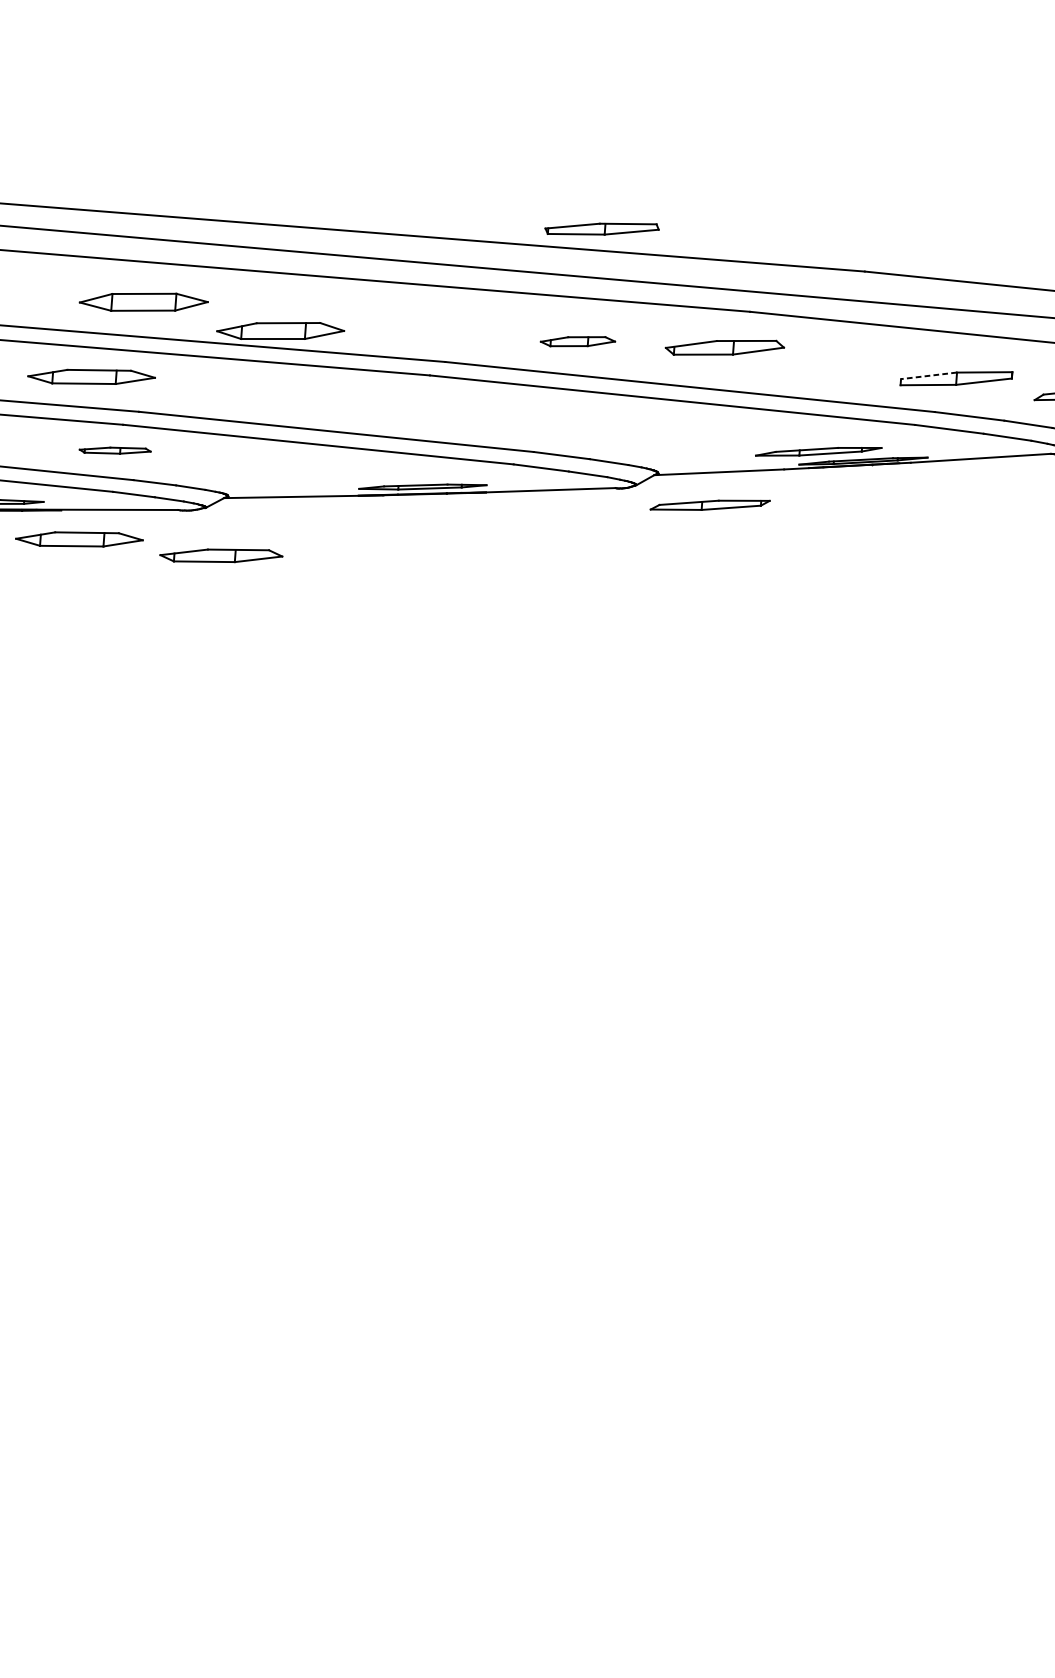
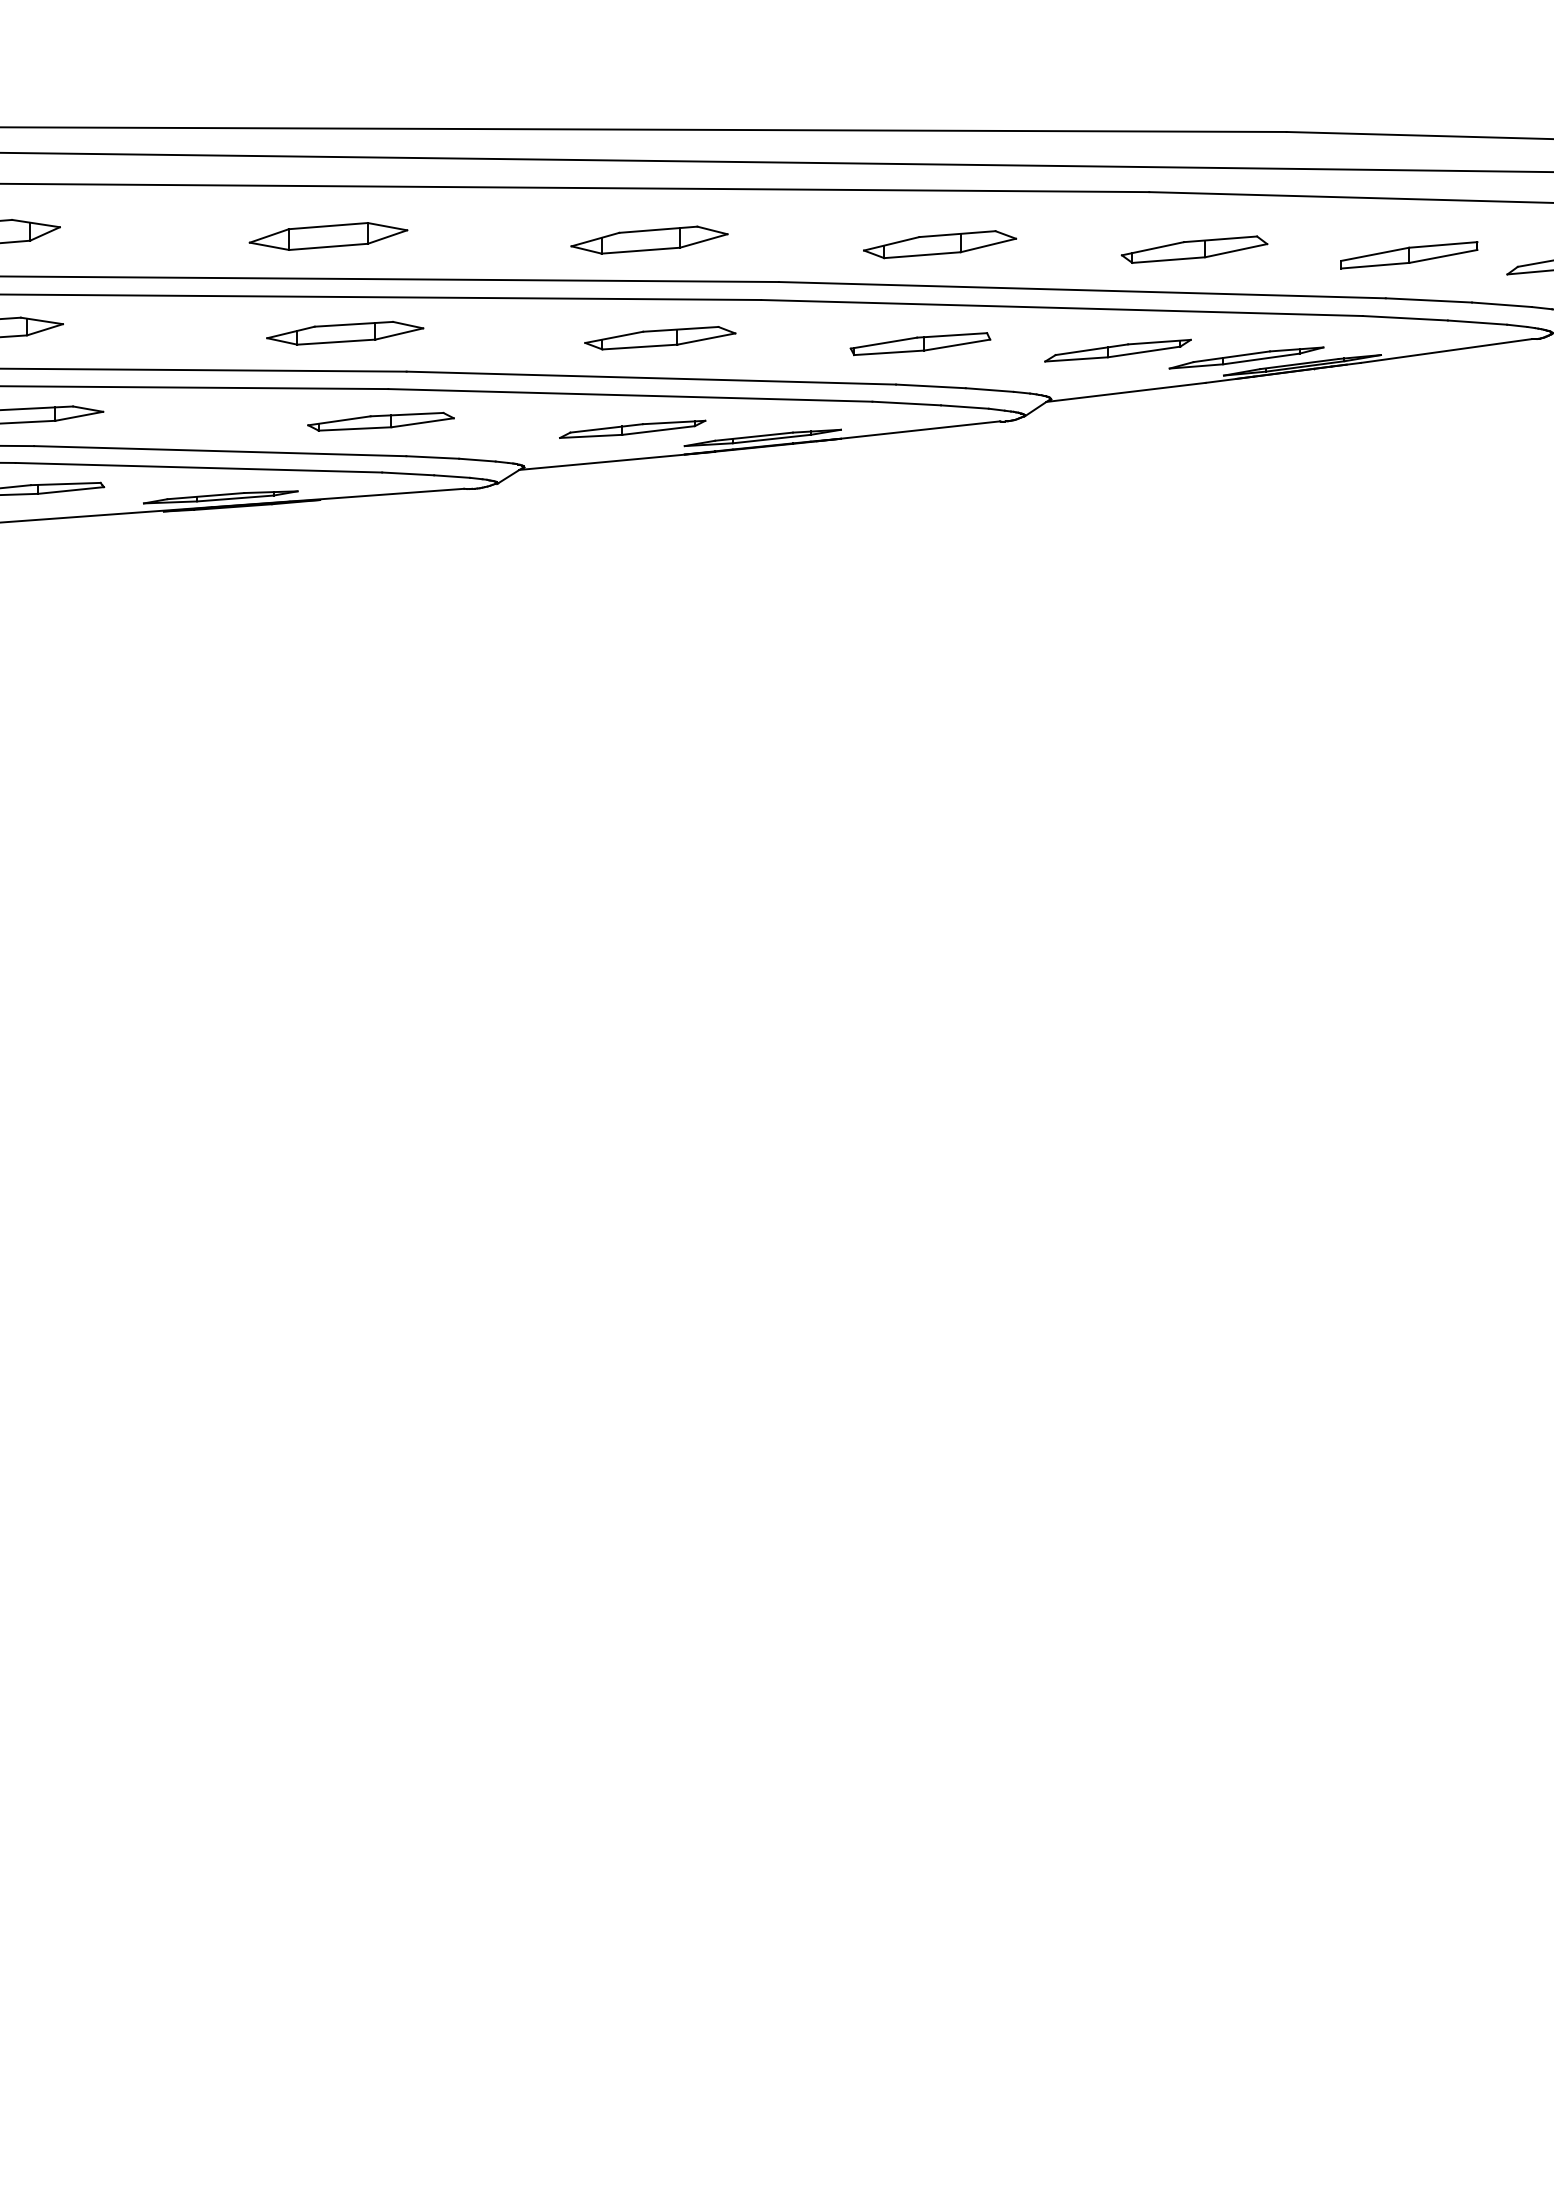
part: (602, 229) -> (920, 344), moved
part: (143, 302) -> (328, 236), moved
part: (280, 330) -> (649, 239), moved
part: (578, 341) -> (940, 244), size x1.67
part: (724, 347) -> (1194, 249), moved
line: (929, 375) -> (1375, 254), dashed -> solid
part: (114, 450) -> (380, 421), size x1.67
part: (318, 471) -> (632, 428), added
part: (709, 505) -> (1117, 350), moved
part: (79, 539) -> (345, 534), removed
part: (221, 556) -> (660, 338), moved

